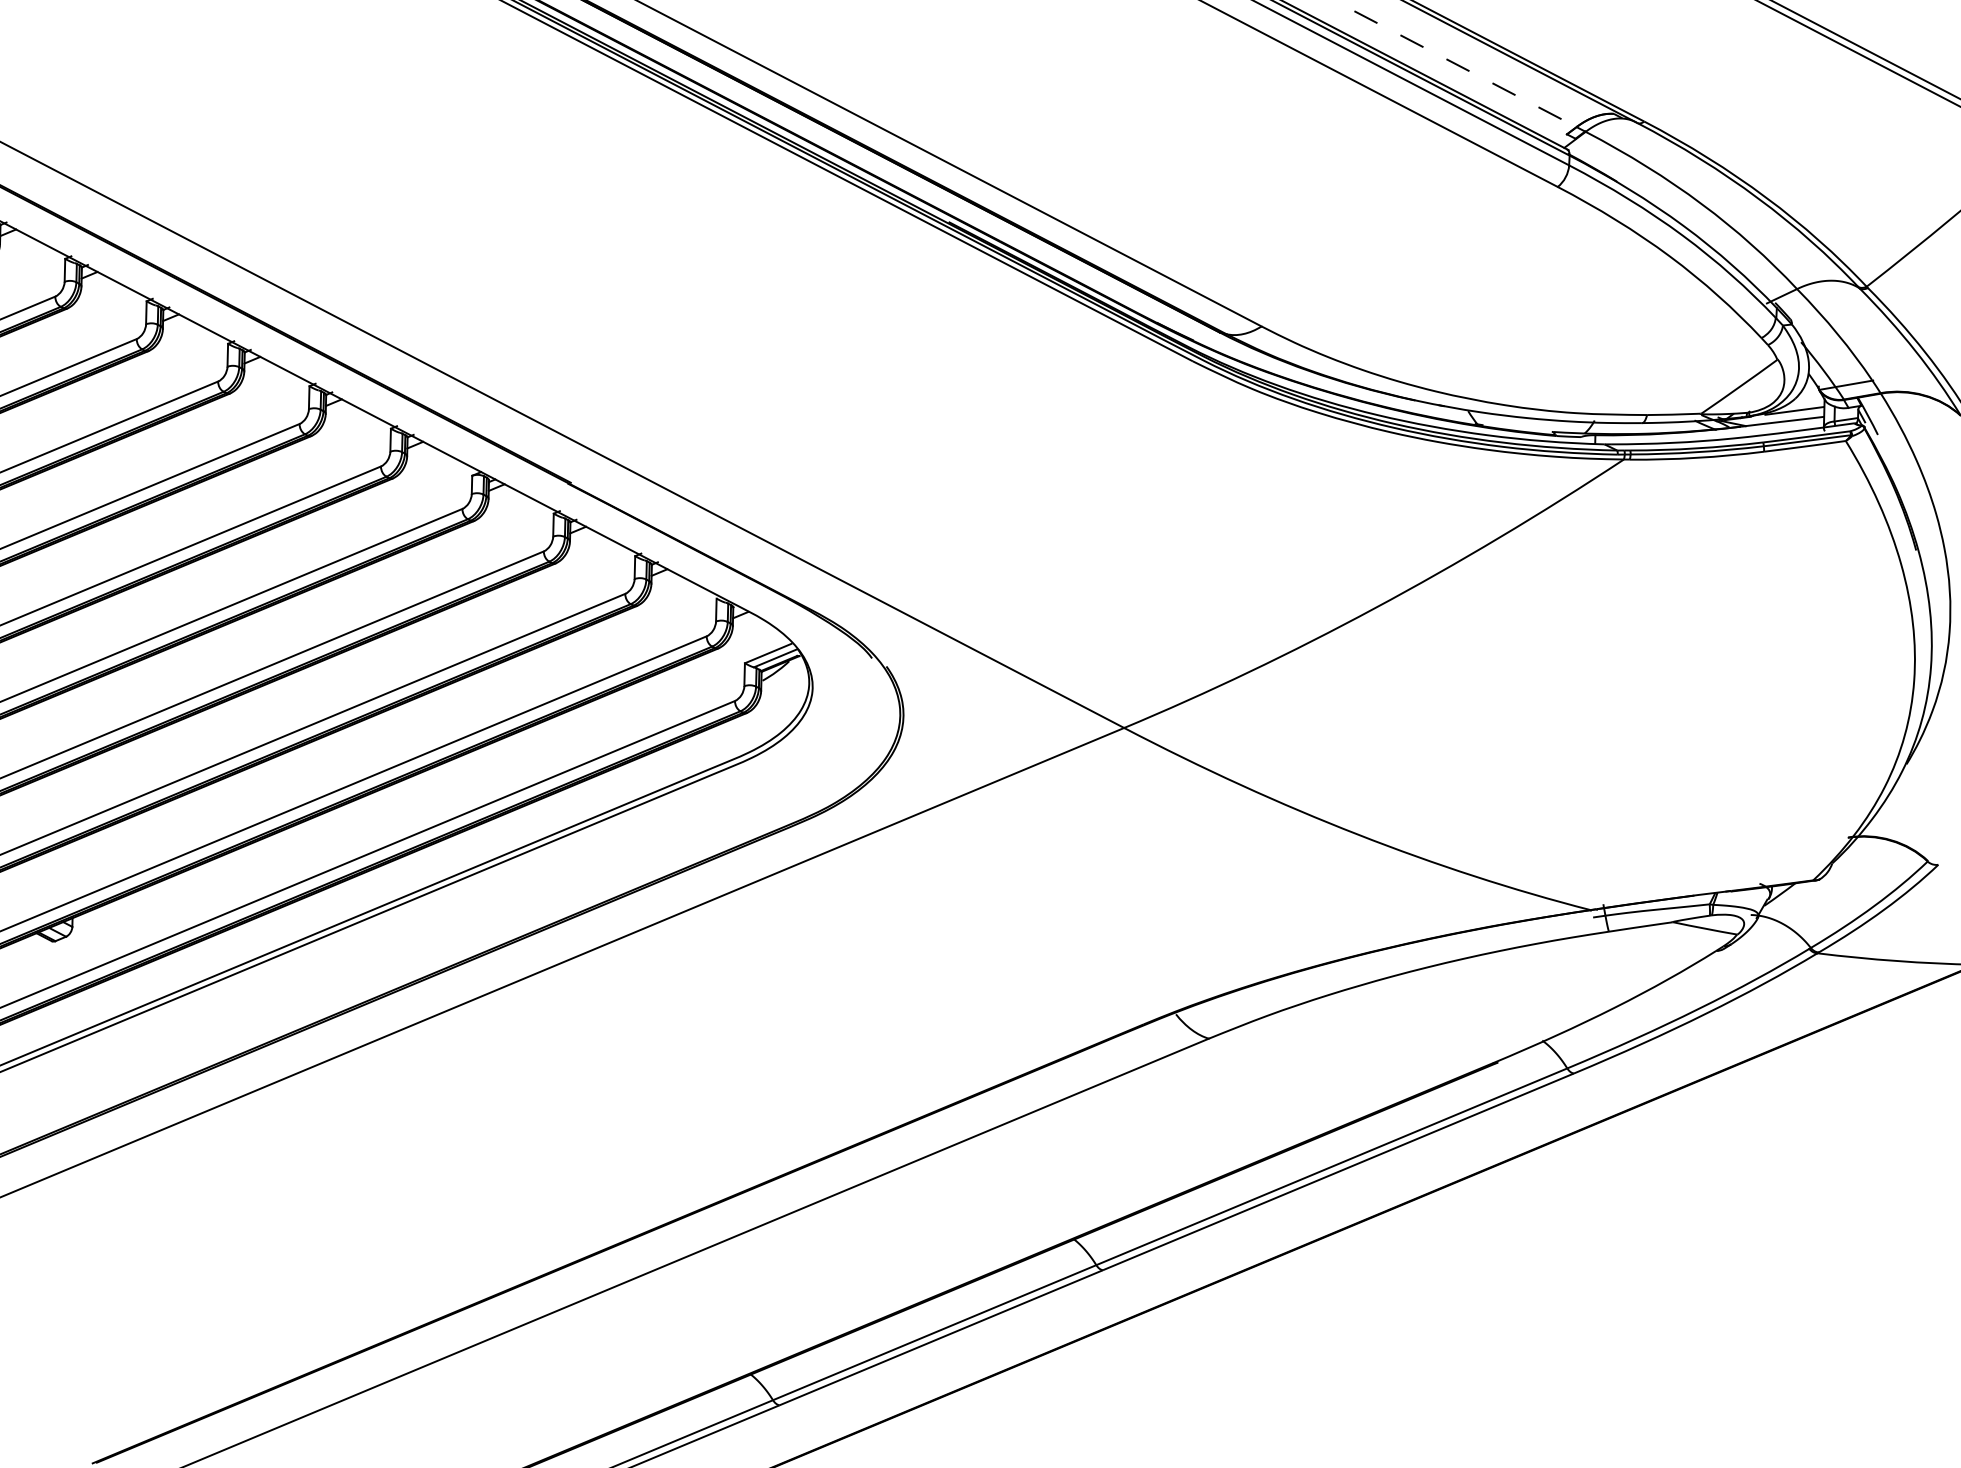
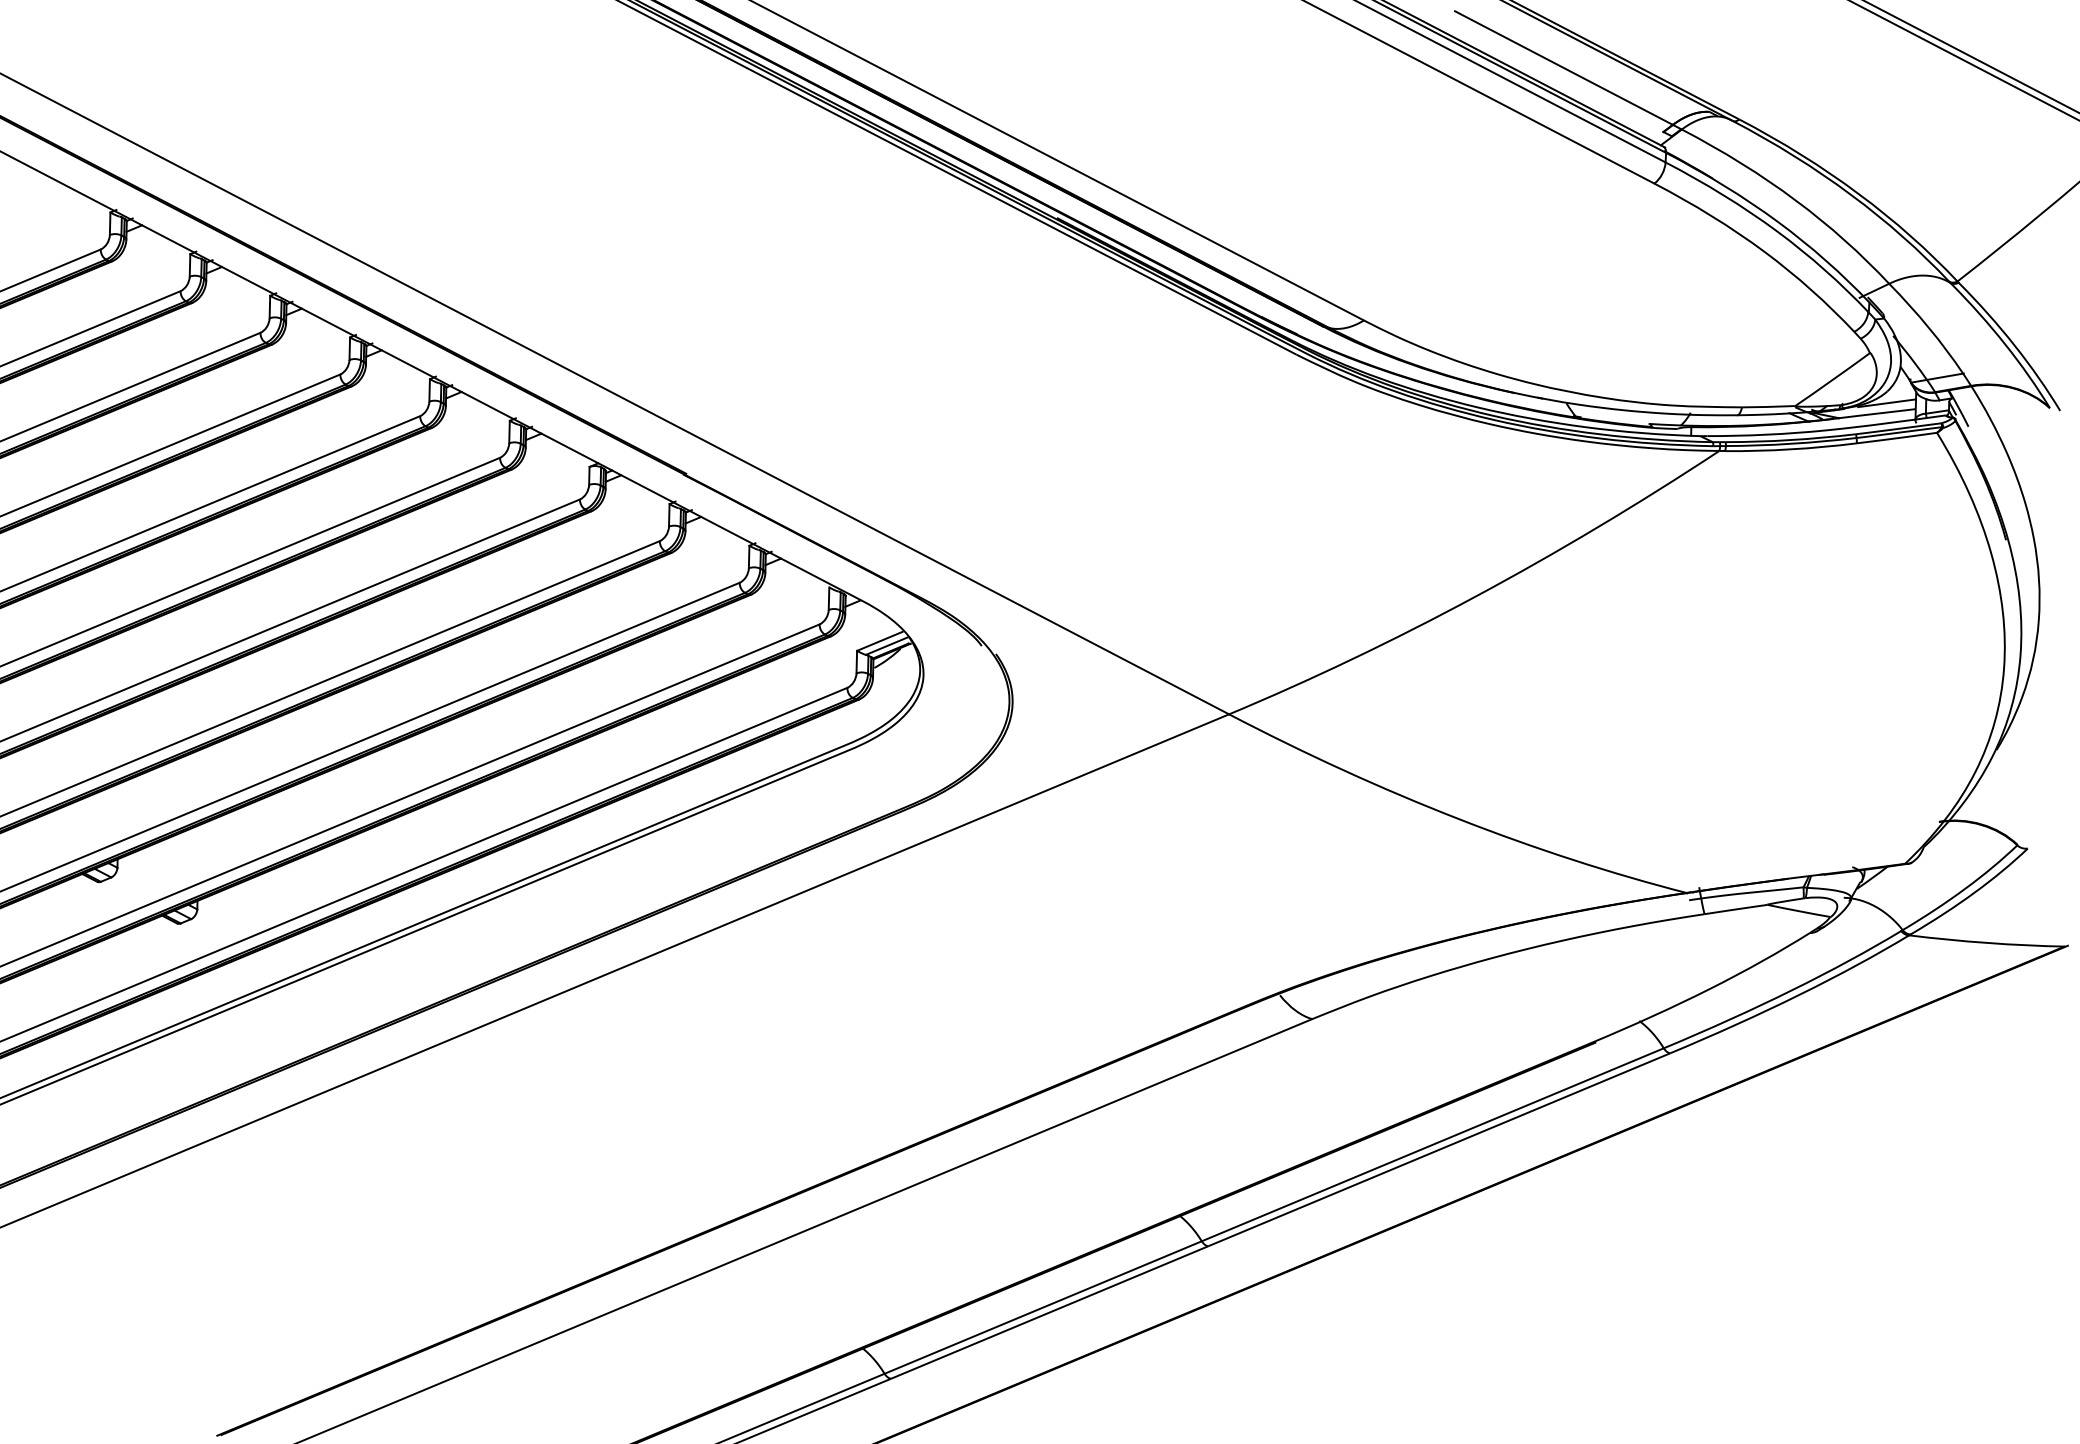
line: (1465, 69) -> (1563, 68), dashed -> solid

